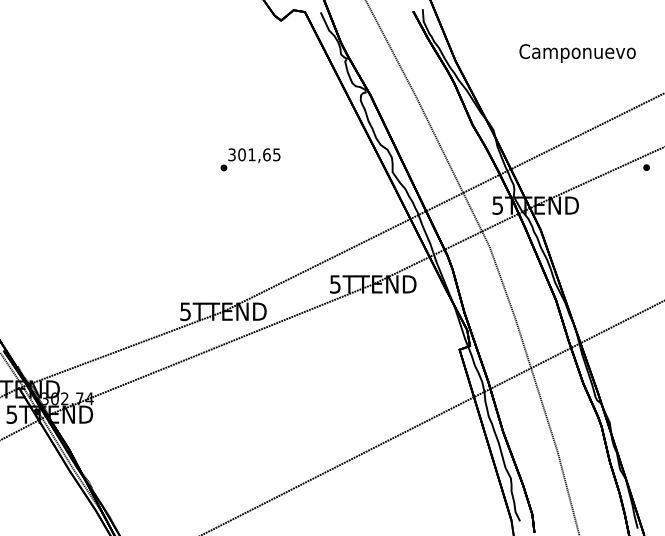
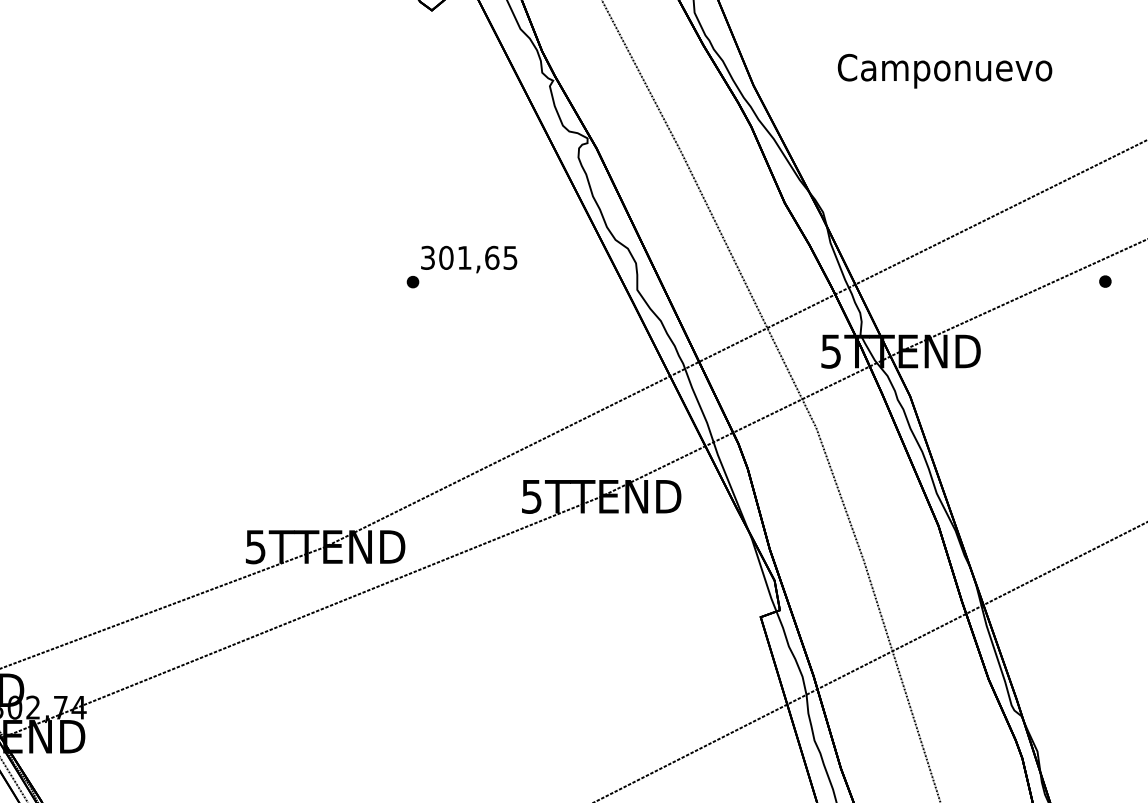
text: (577, 53) -> (944, 71), moved
text: (250, 159) -> (461, 266), moved

